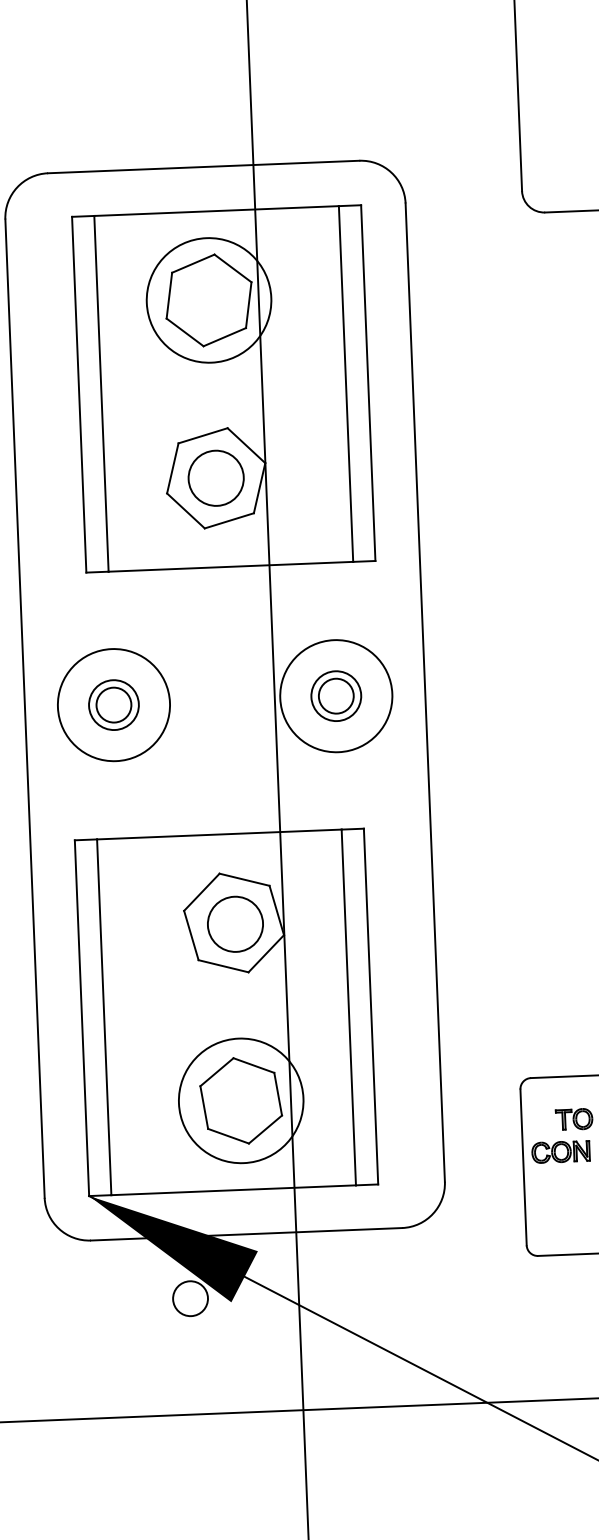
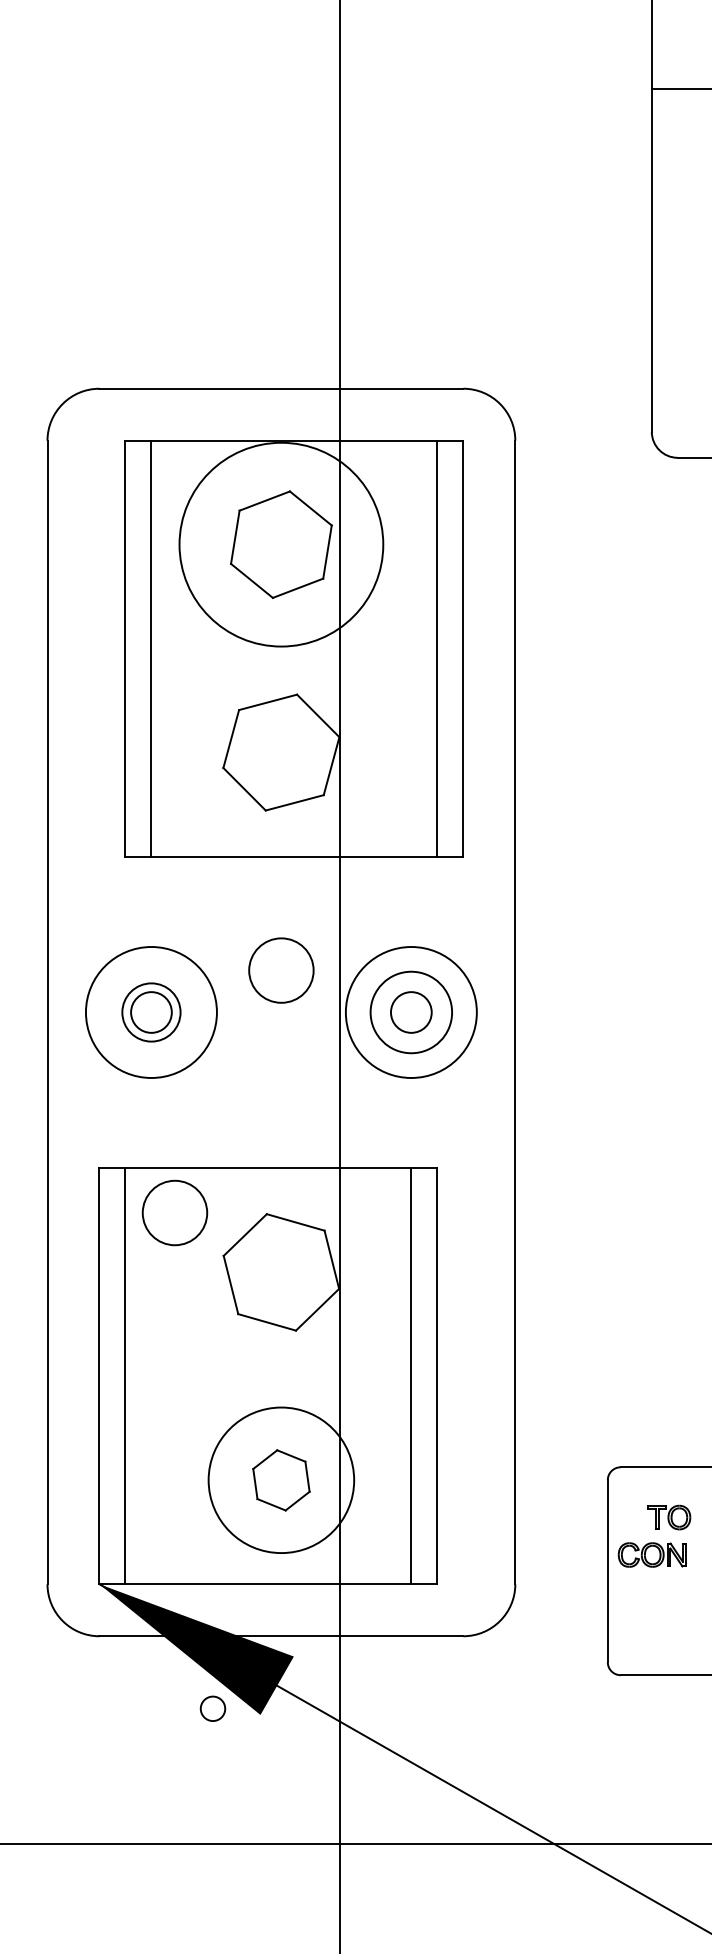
circle: (209, 300) -> (281, 544), size x1.4
circle: (216, 478) -> (281, 970), moved
circle: (336, 696) -> (411, 1012), size x1.4
circle: (235, 923) -> (174, 1212), moved
part: (241, 1101) -> (281, 1480), size x0.6
circle: (190, 1298) -> (212, 1708), size x0.6

